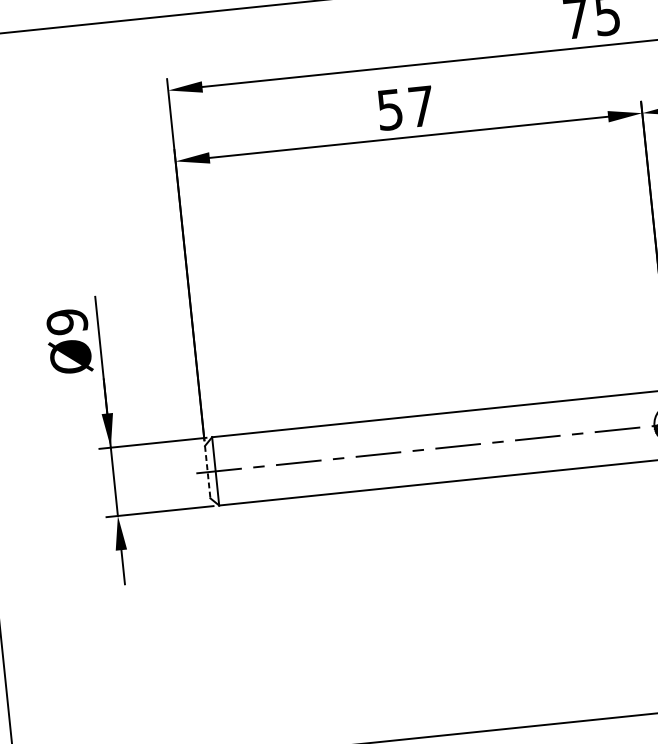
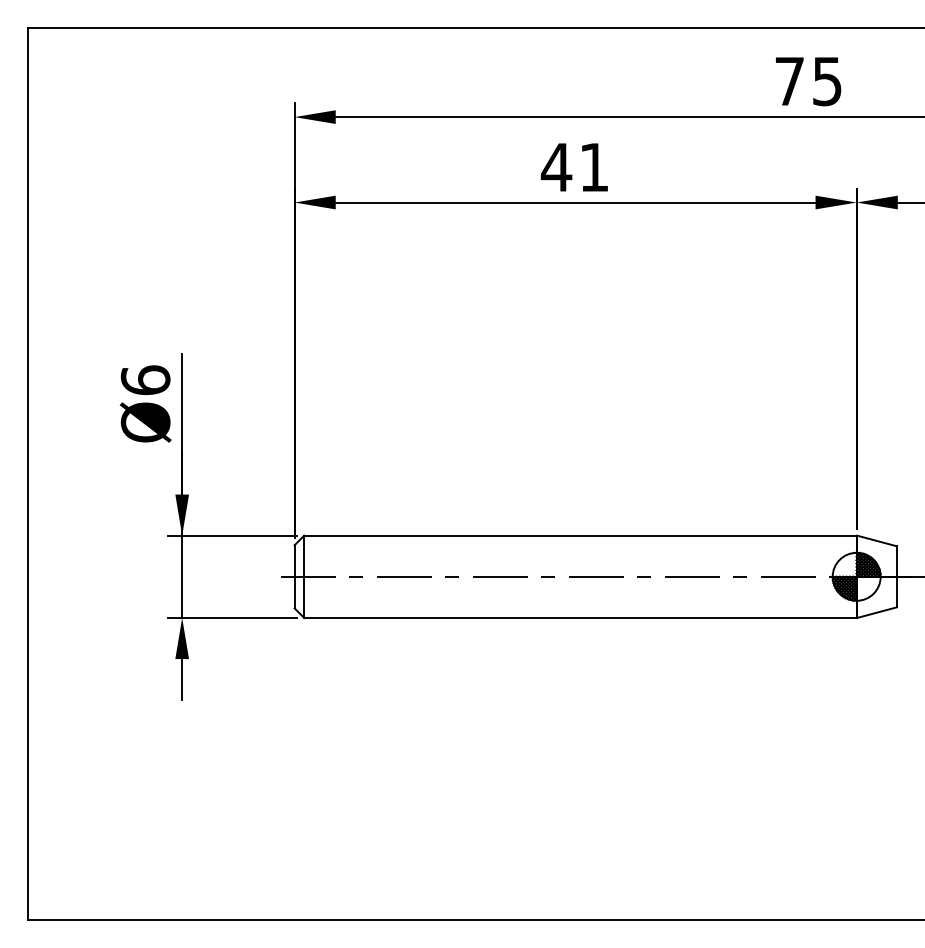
text: (404, 108) -> (574, 167), 57 -> 41
text: (67, 321) -> (145, 380), Ø9 -> Ø6
line: (207, 471) -> (294, 576), dashed -> solid

